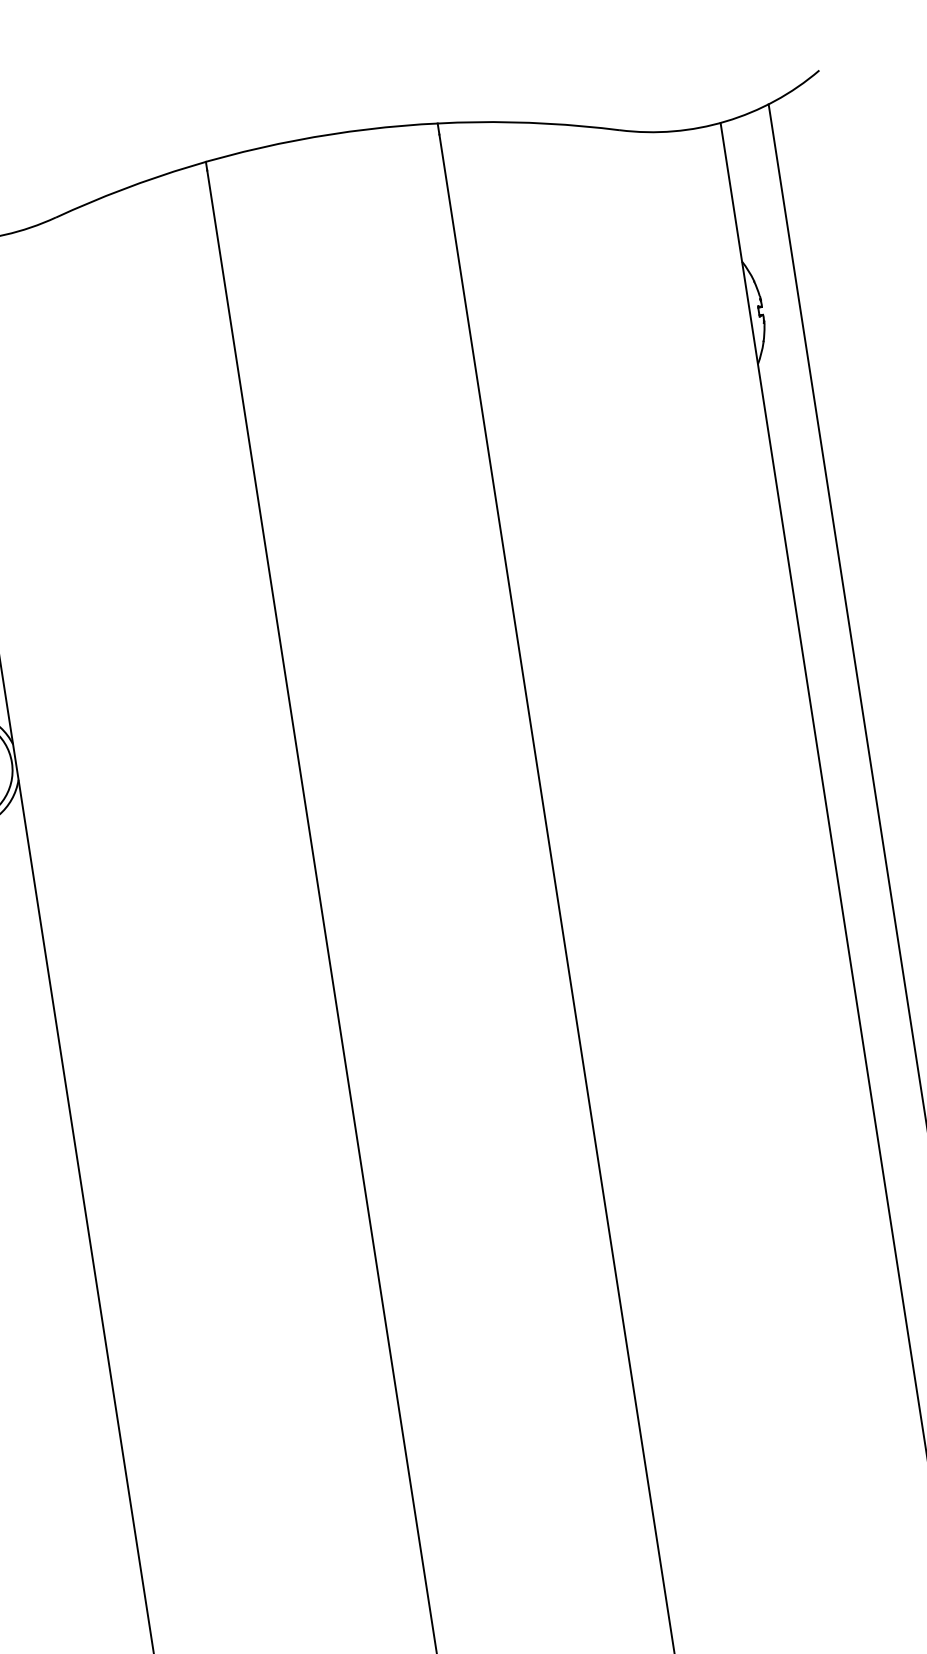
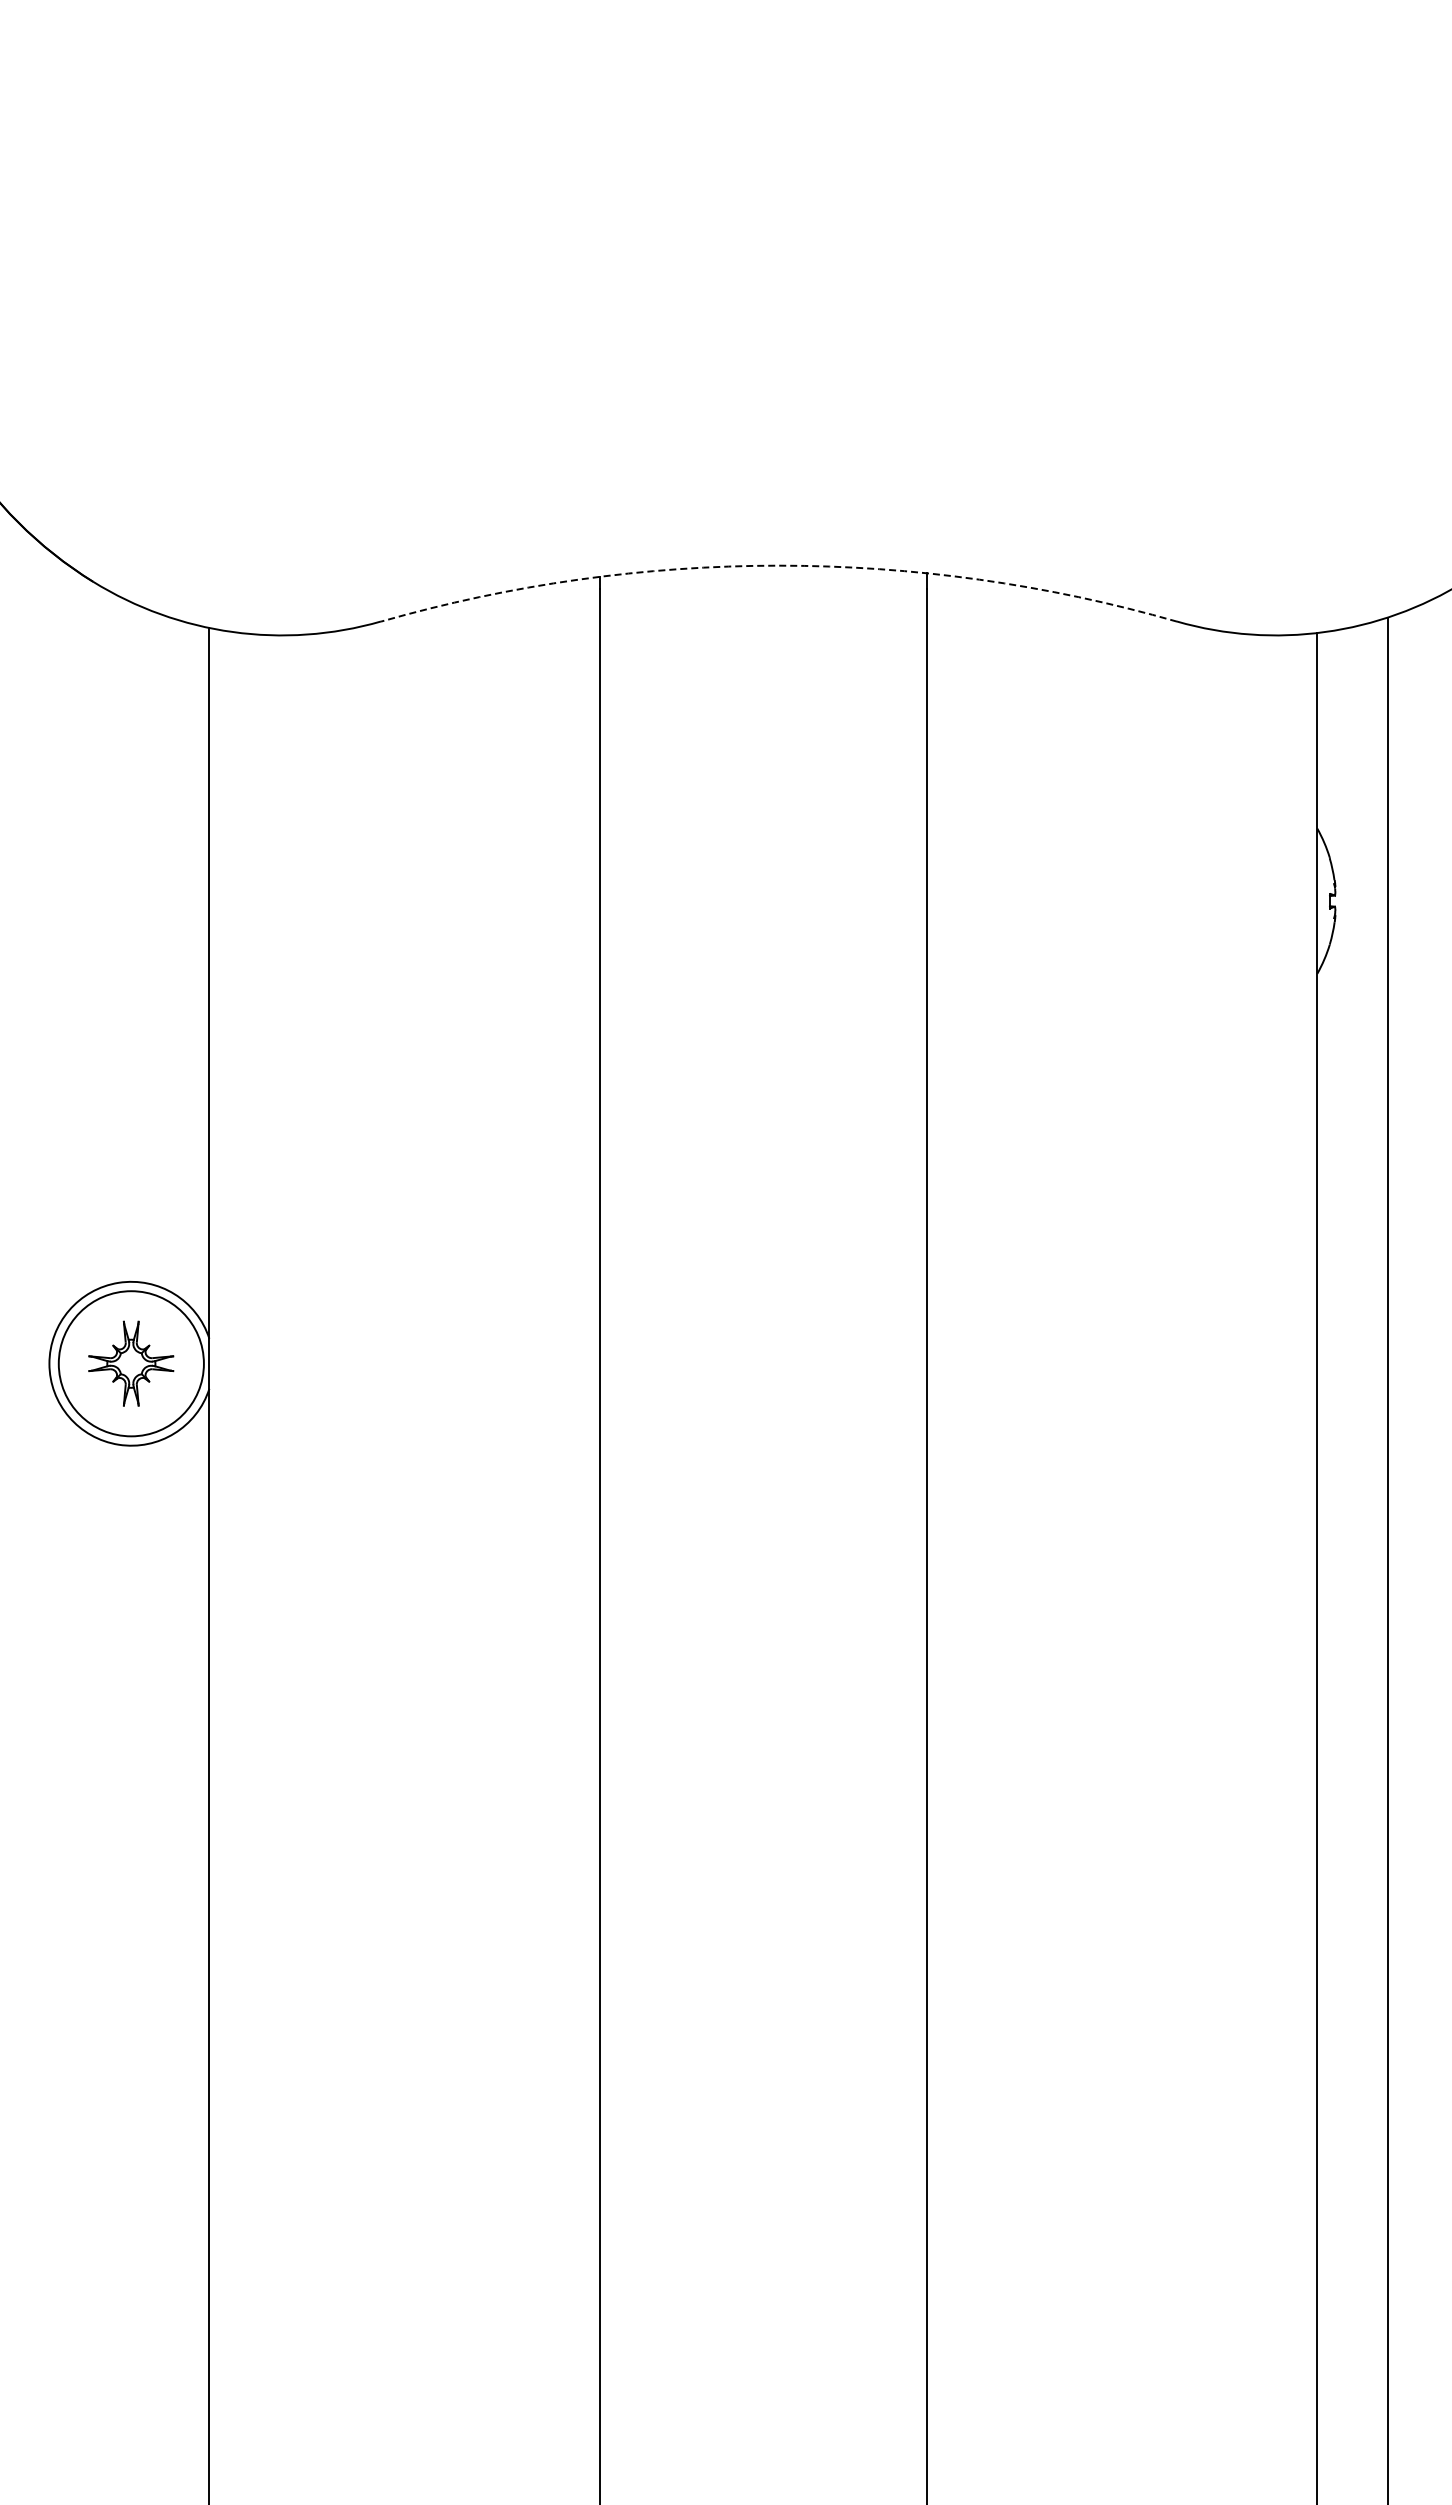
arc: (332, 134) -> (779, 565), solid -> dashed

